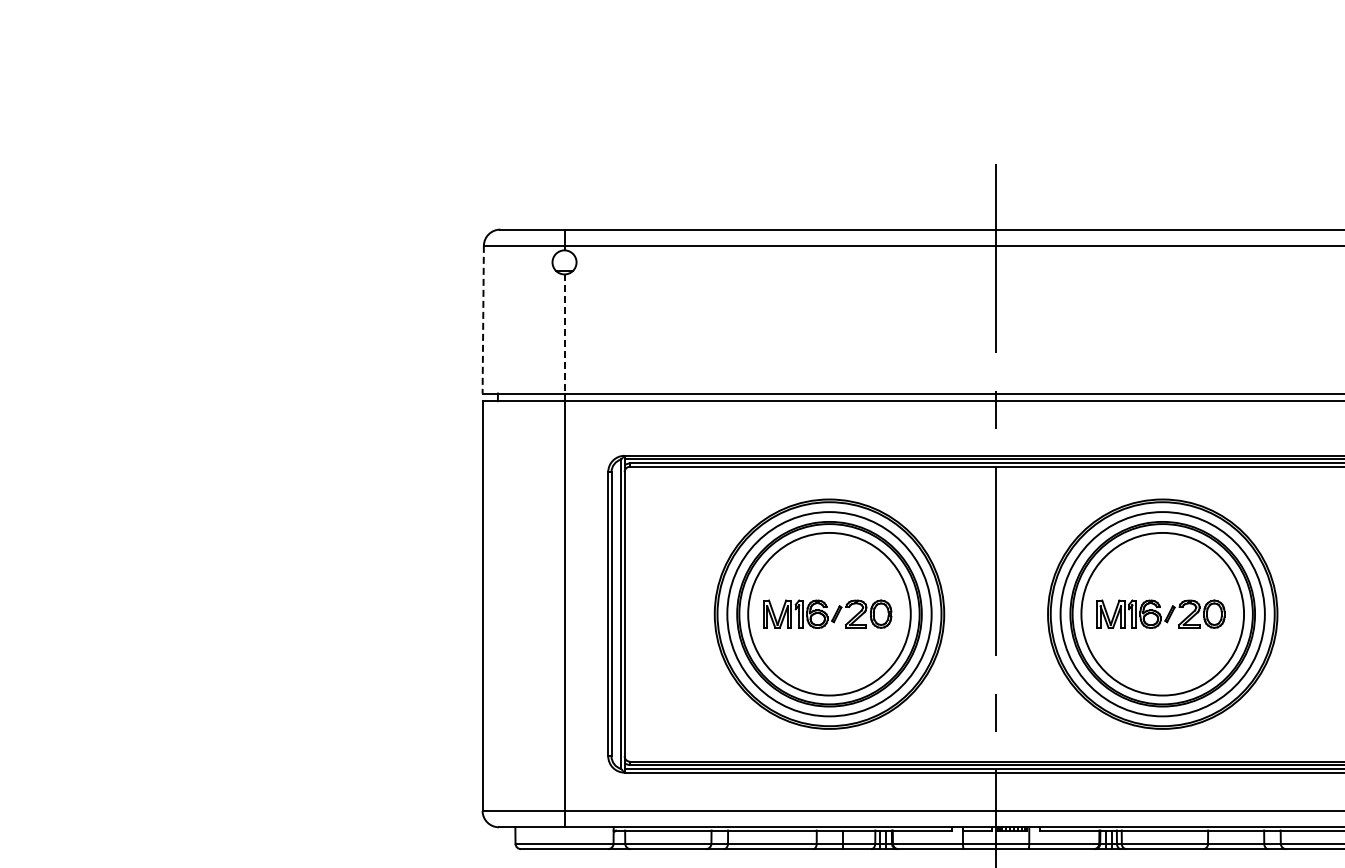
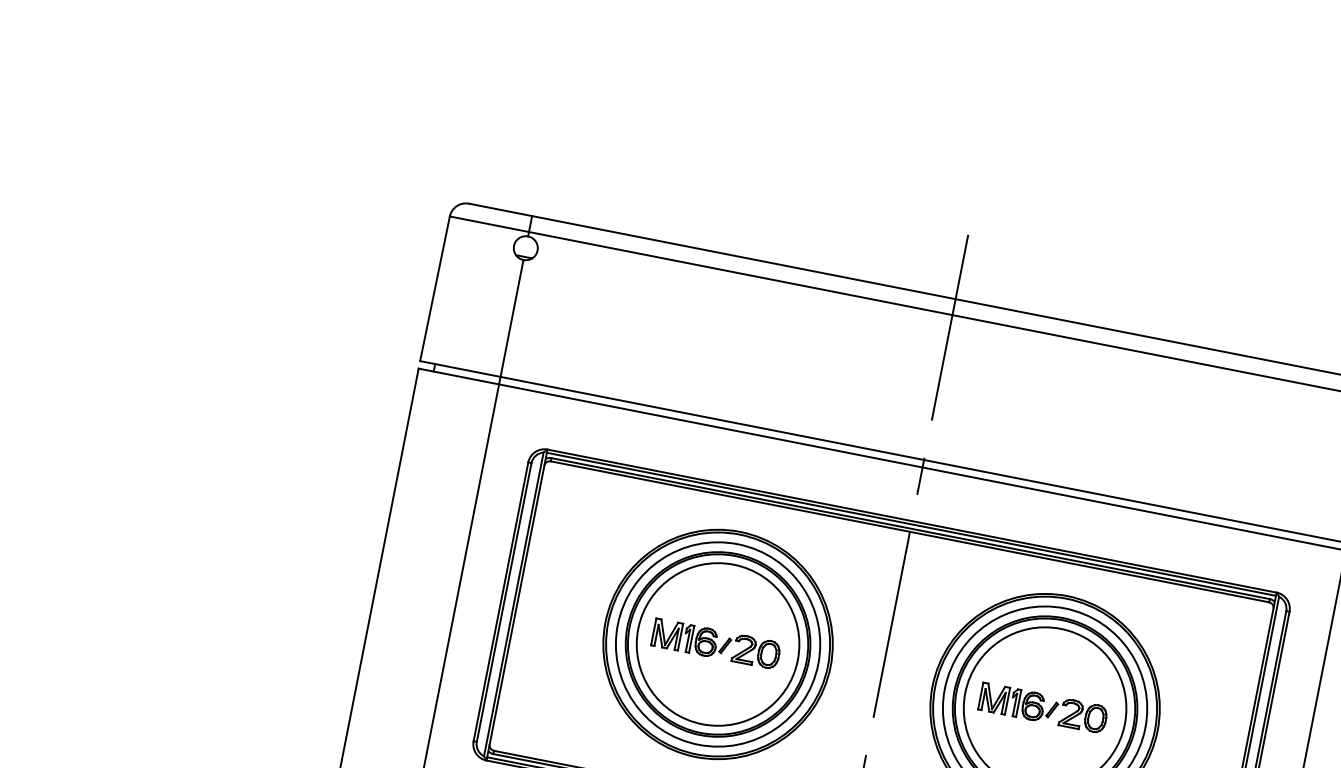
line: (483, 319) -> (435, 288), dashed -> solid
line: (564, 333) -> (512, 317), dashed -> solid

